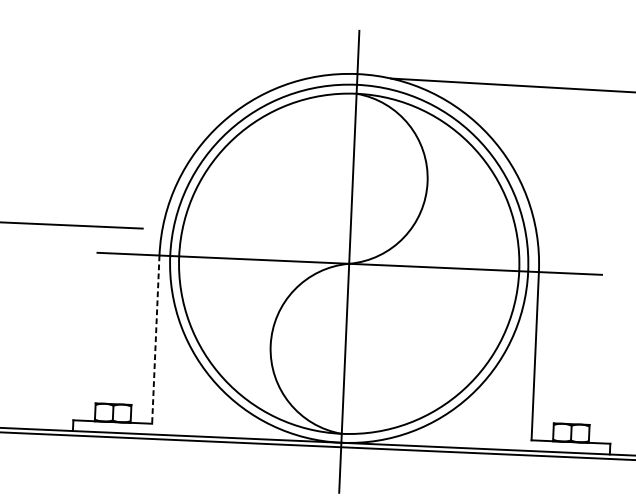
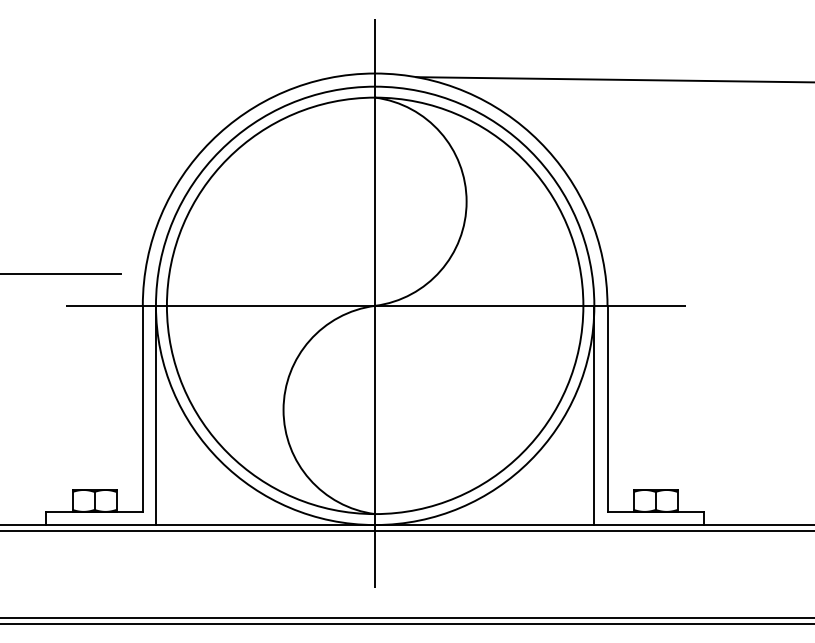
line: (155, 340) -> (142, 409), dashed -> solid
line: (165, 345) -> (155, 415), added
line: (524, 361) -> (594, 415), added

